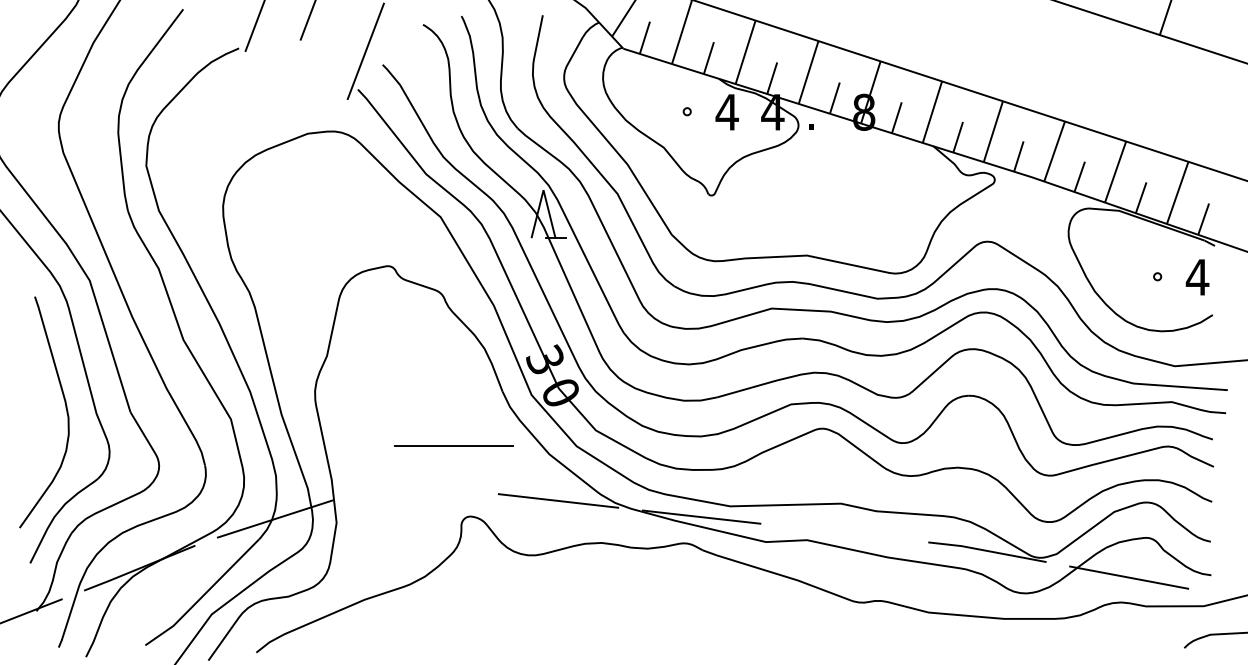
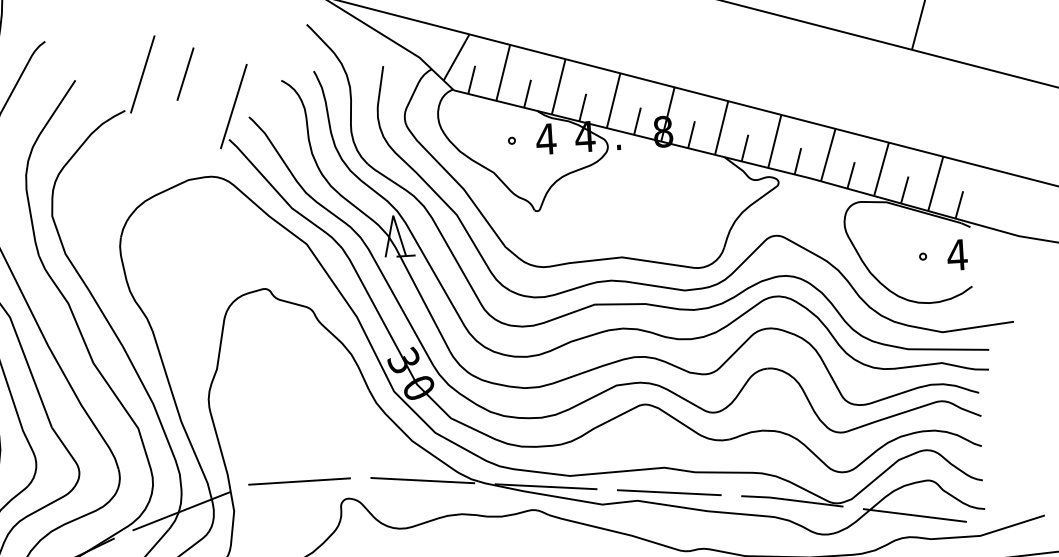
line: (453, 445) -> (299, 481), moved
line: (844, 532) -> (669, 492), added

